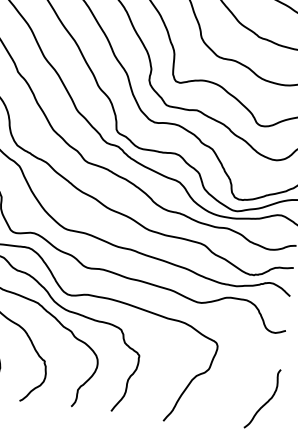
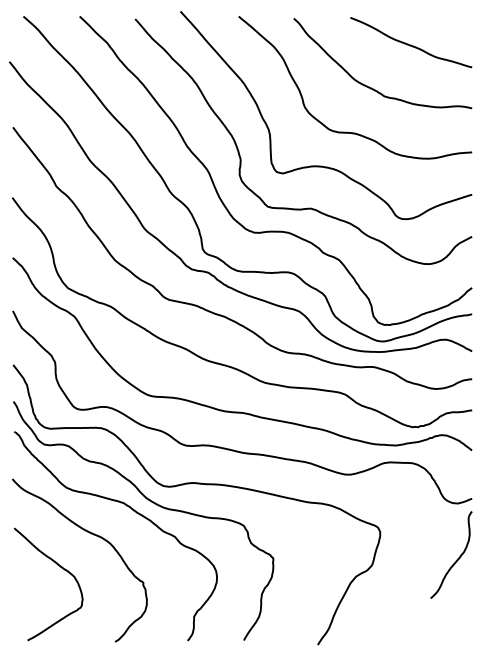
curve: (265, 402) -> (456, 559), moved

